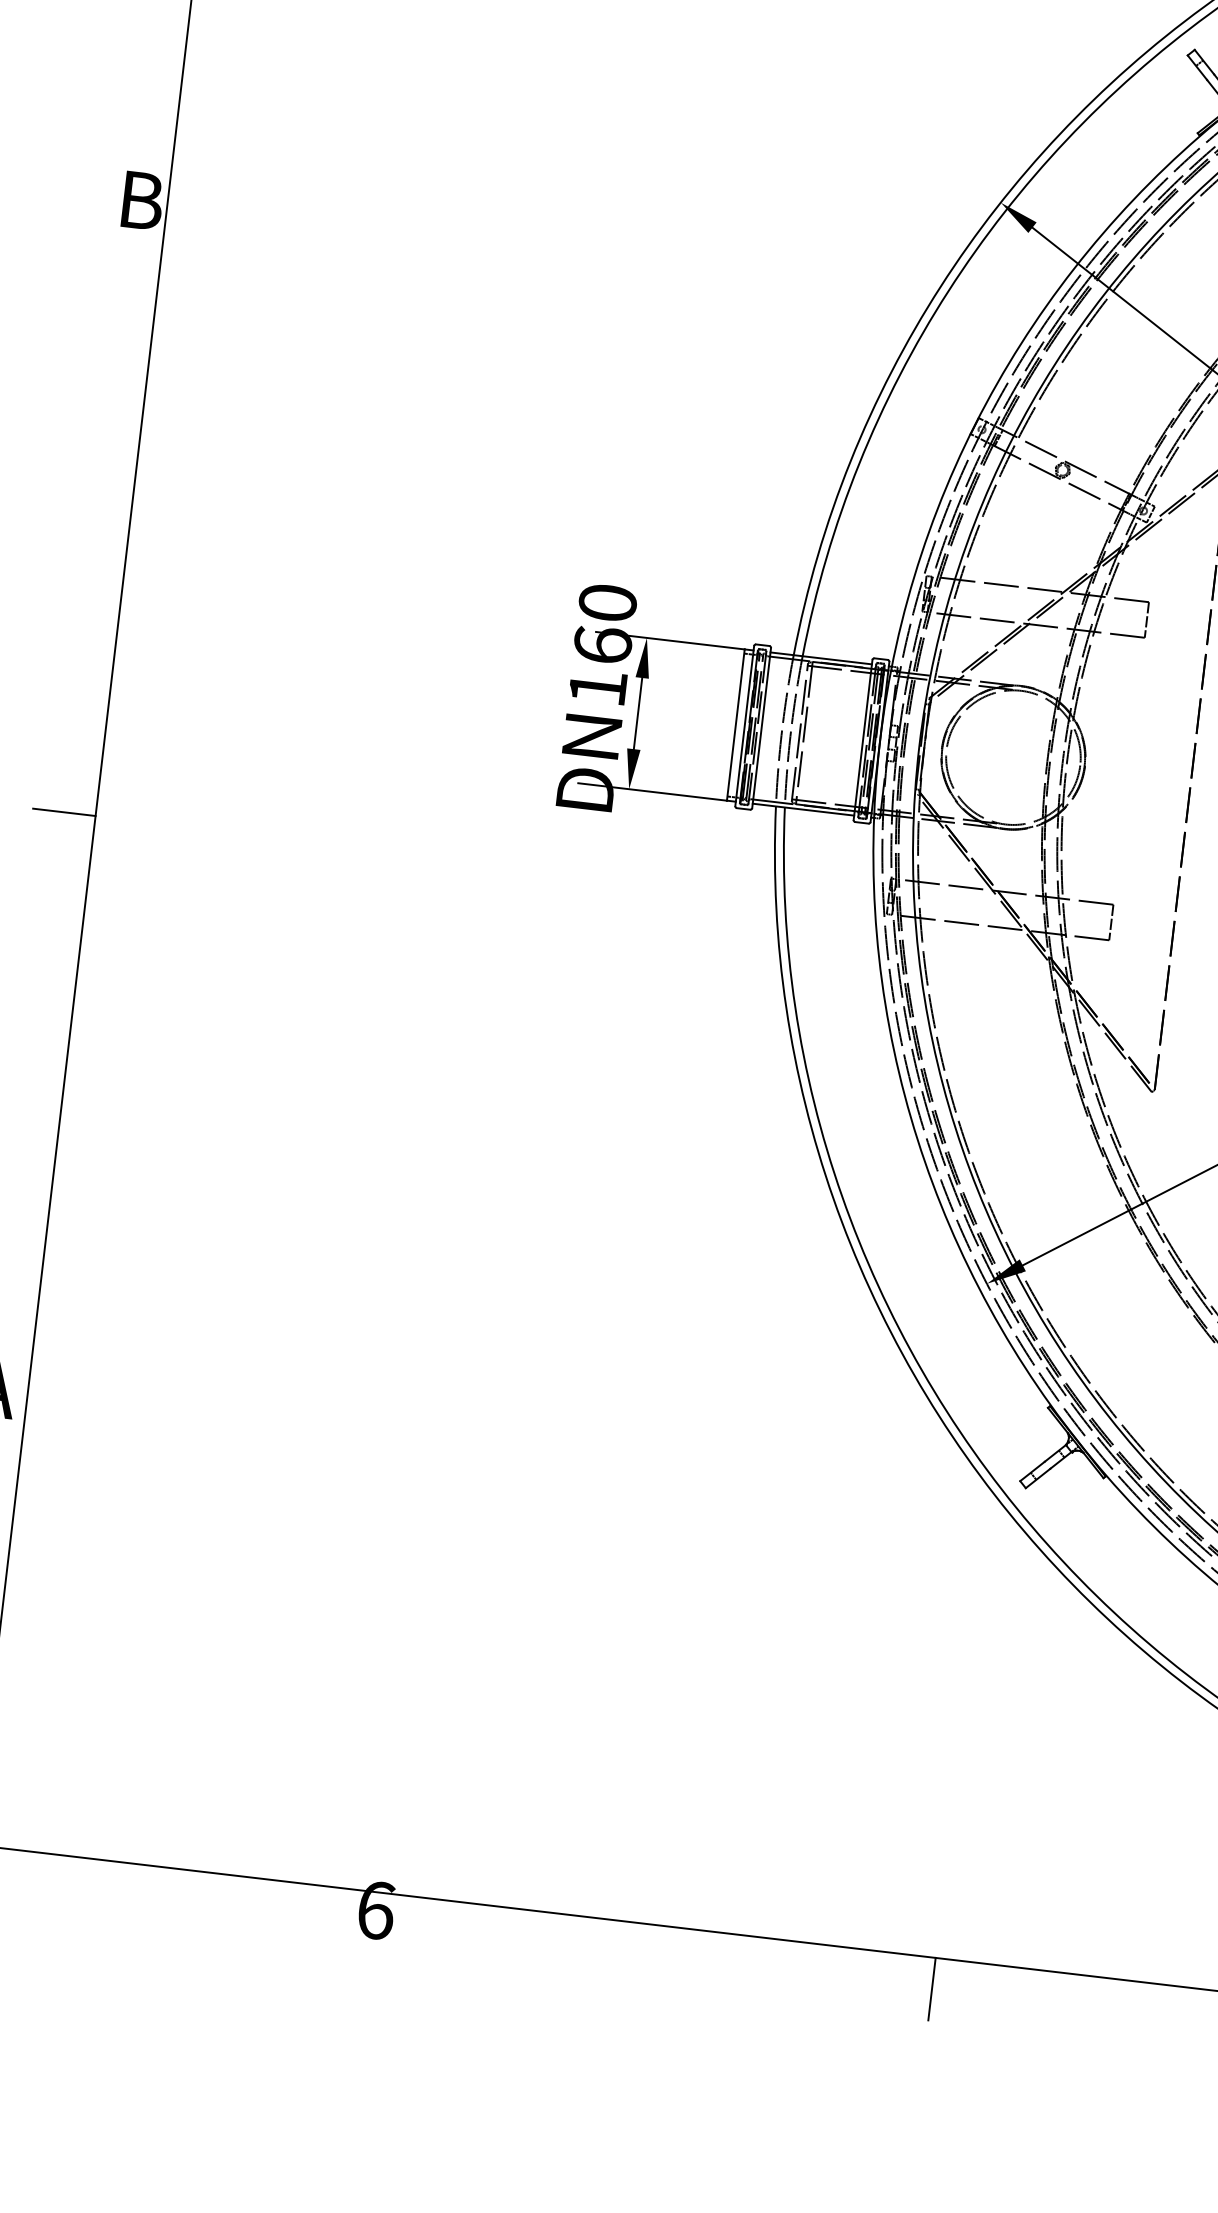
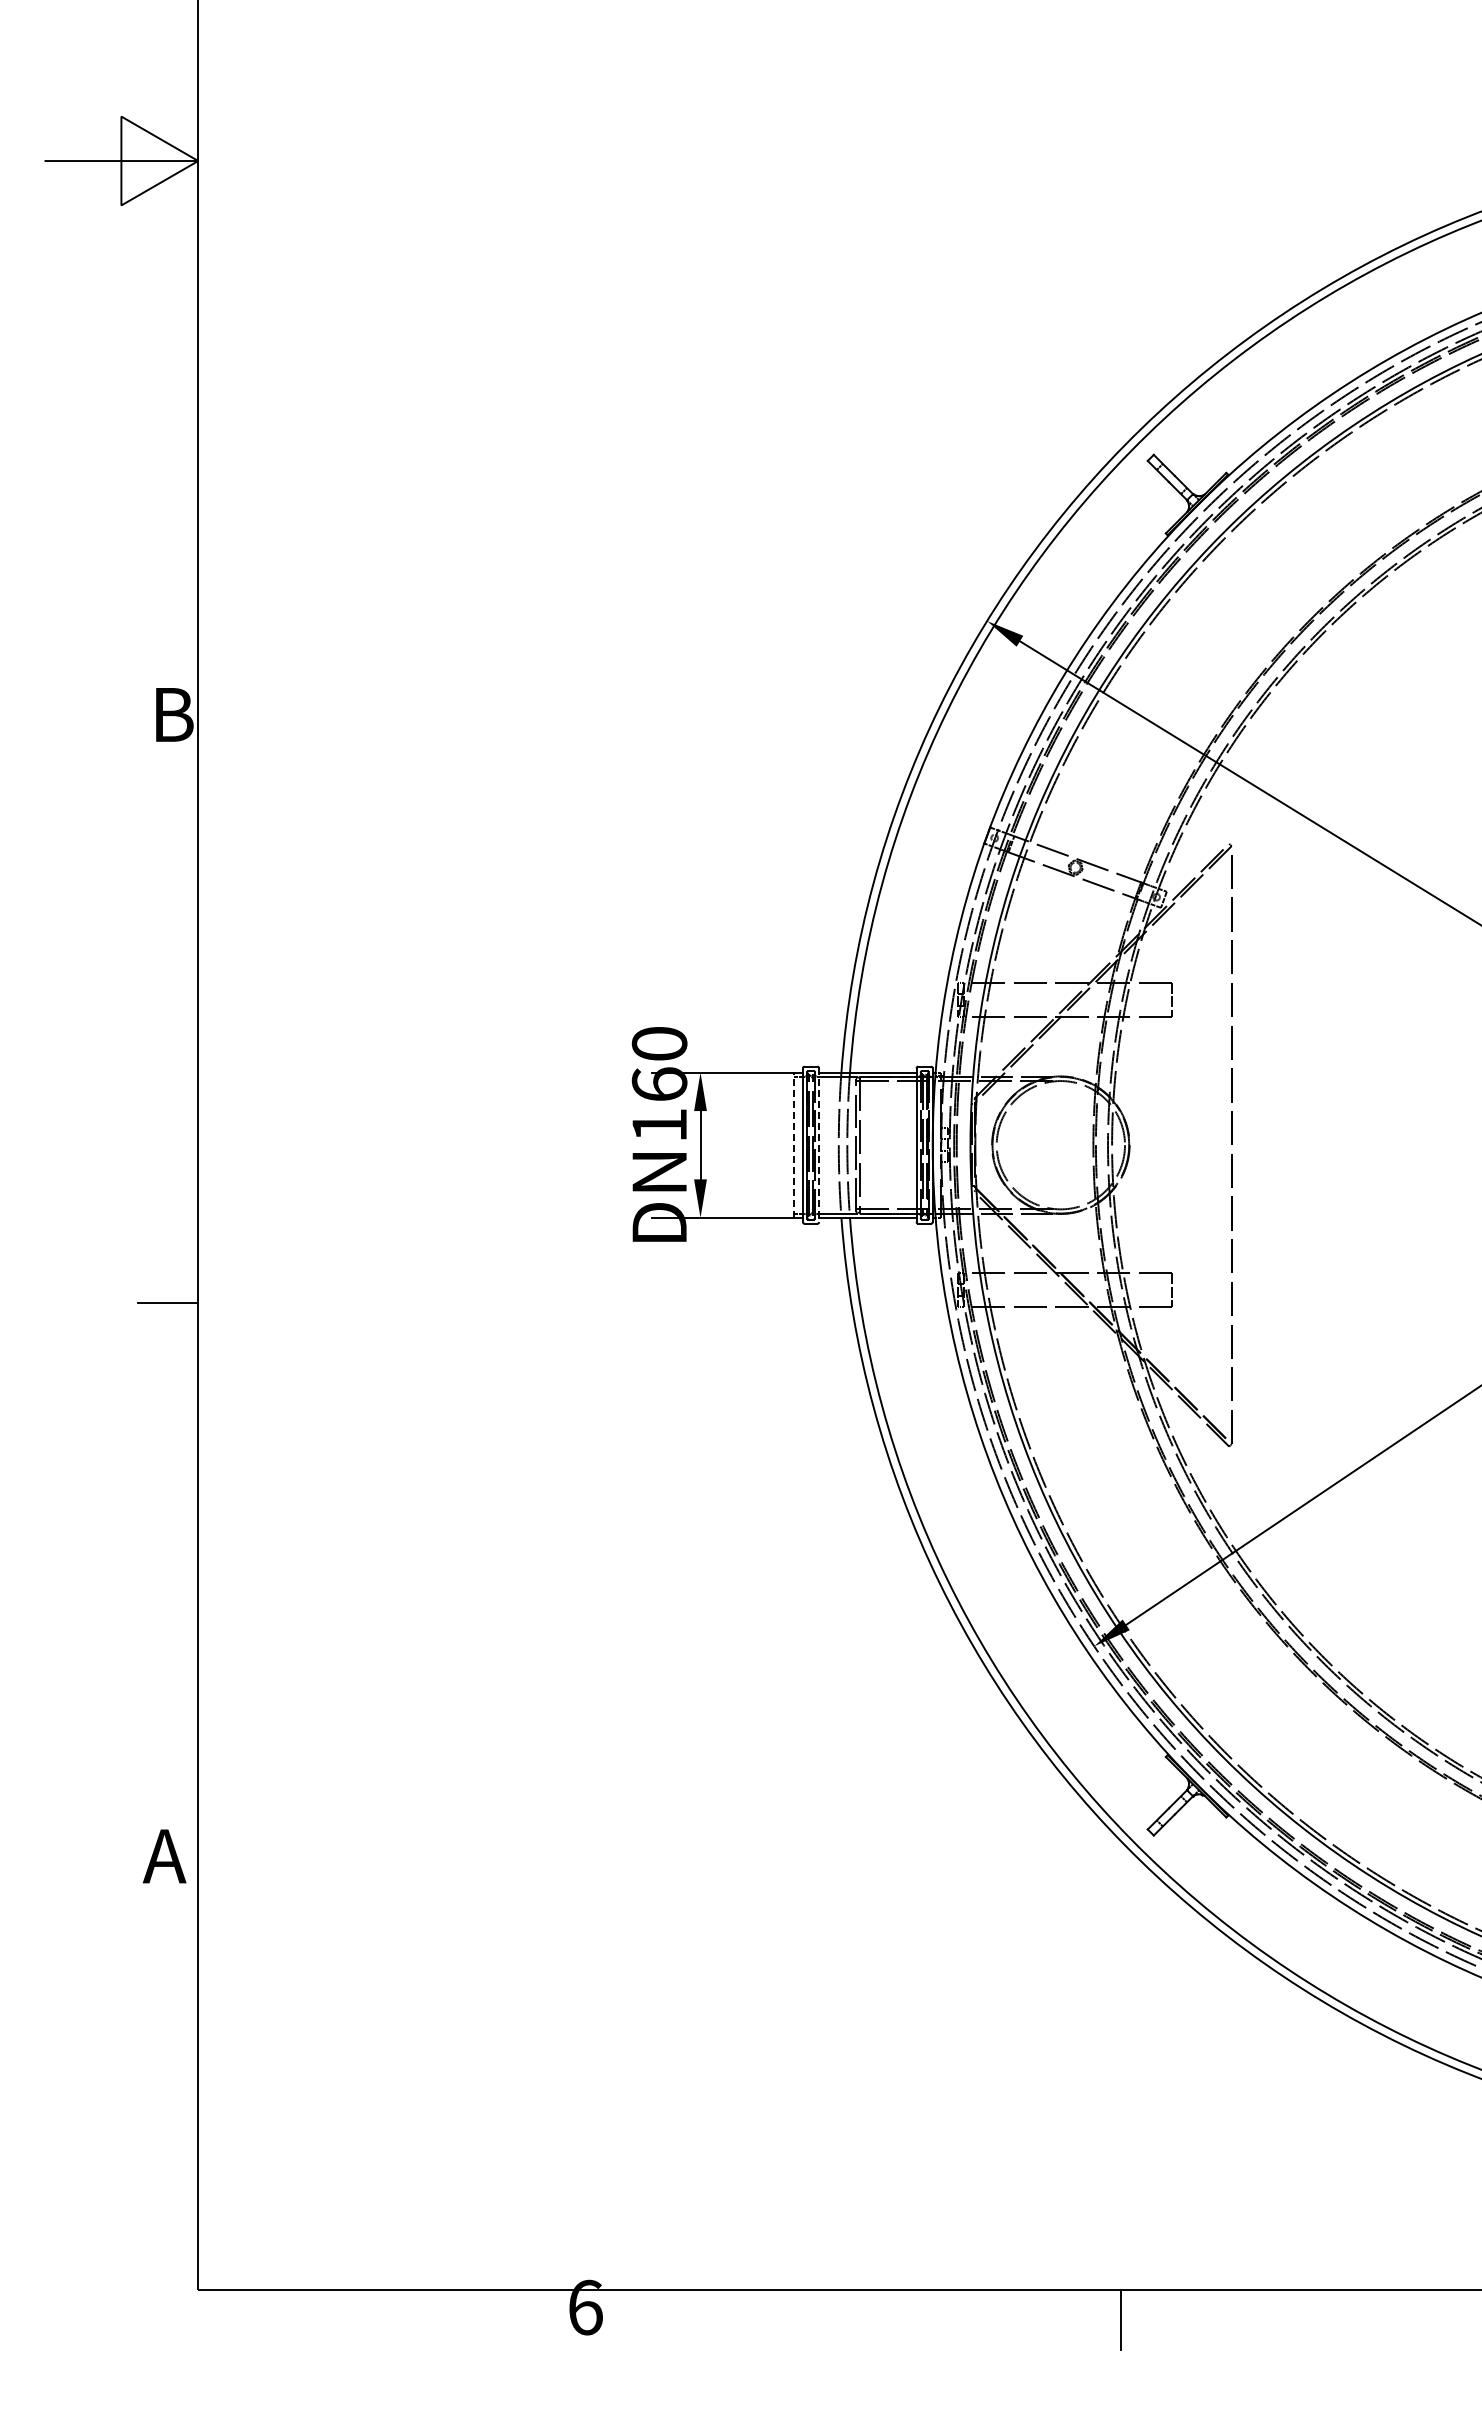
line: (735, 725) -> (794, 1145), solid -> dashed
line: (761, 728) -> (819, 1145), solid -> dashed

